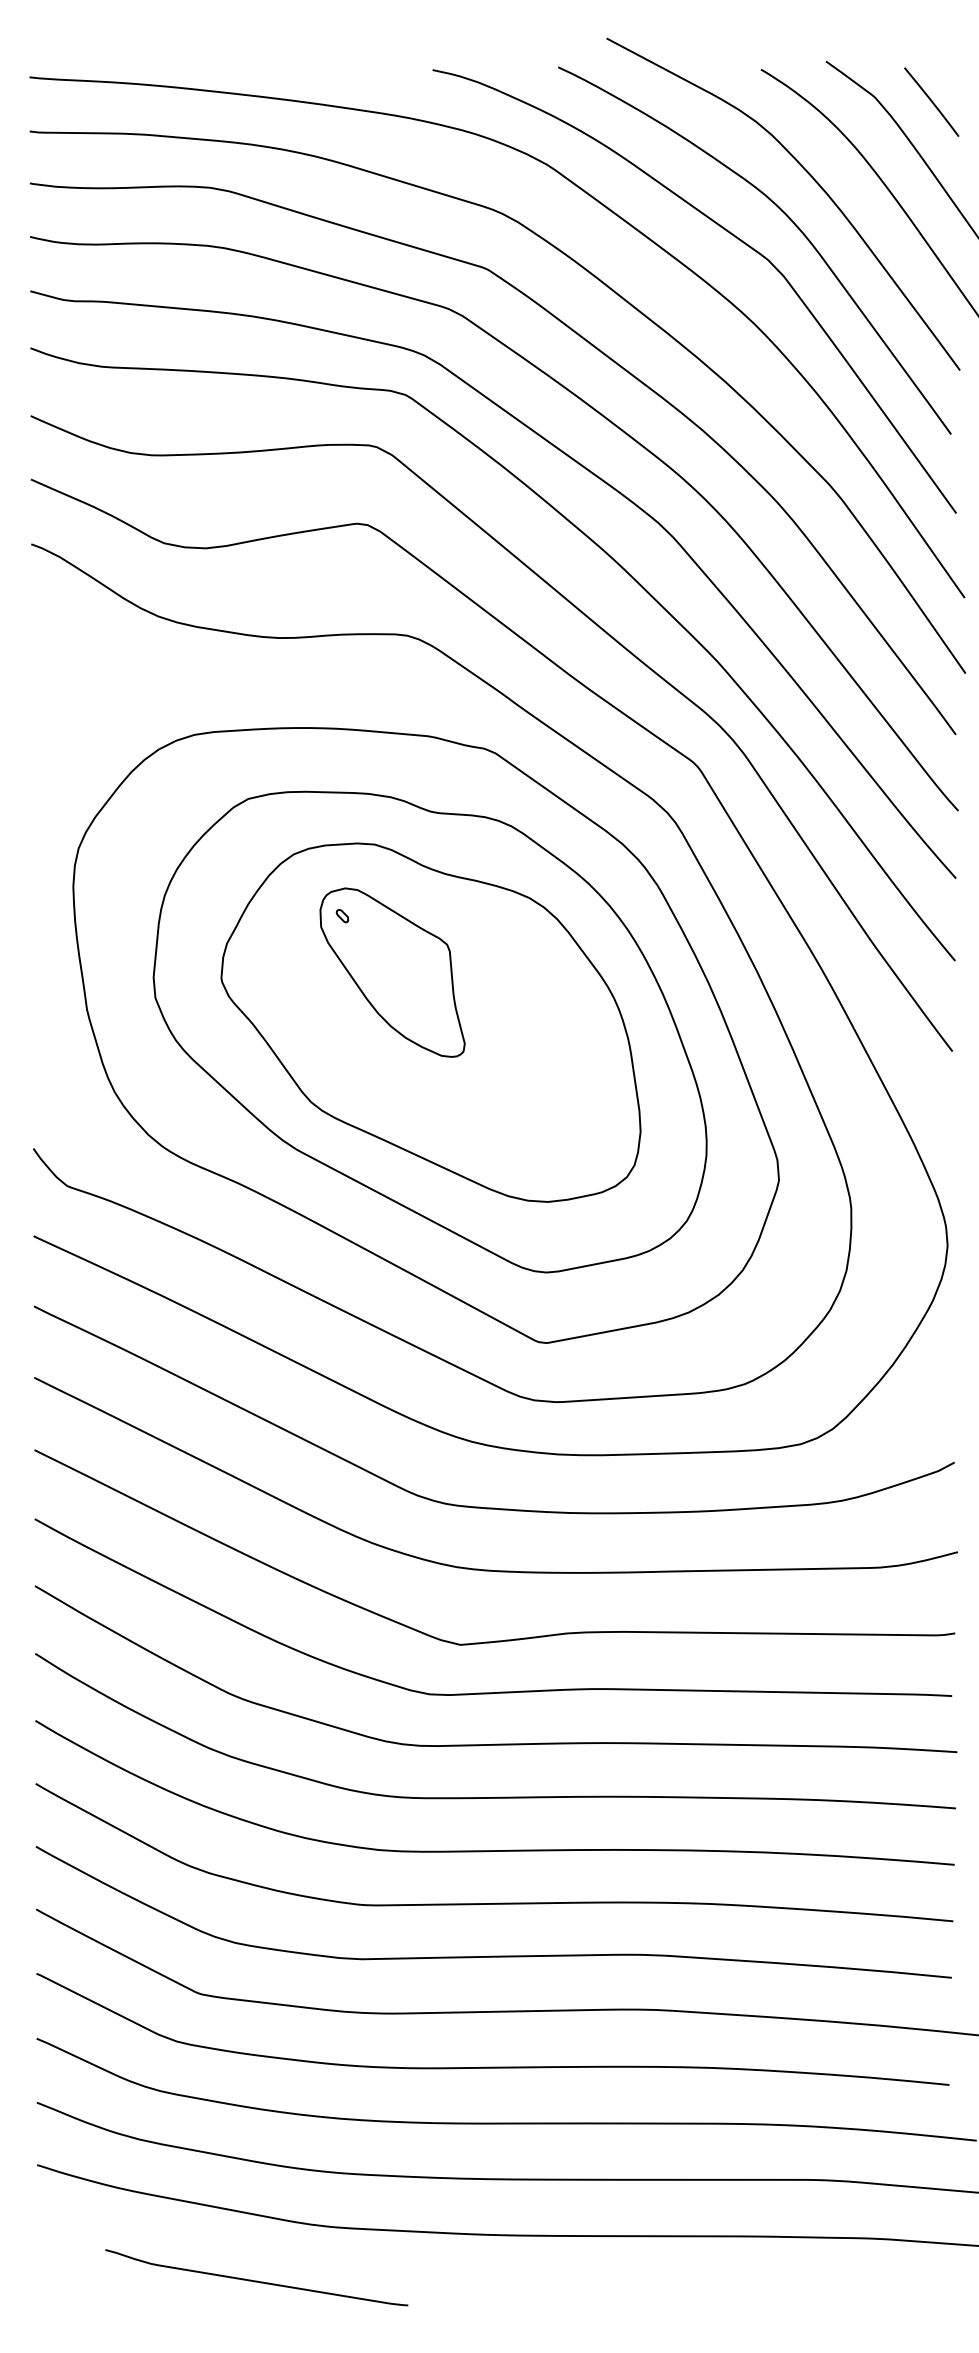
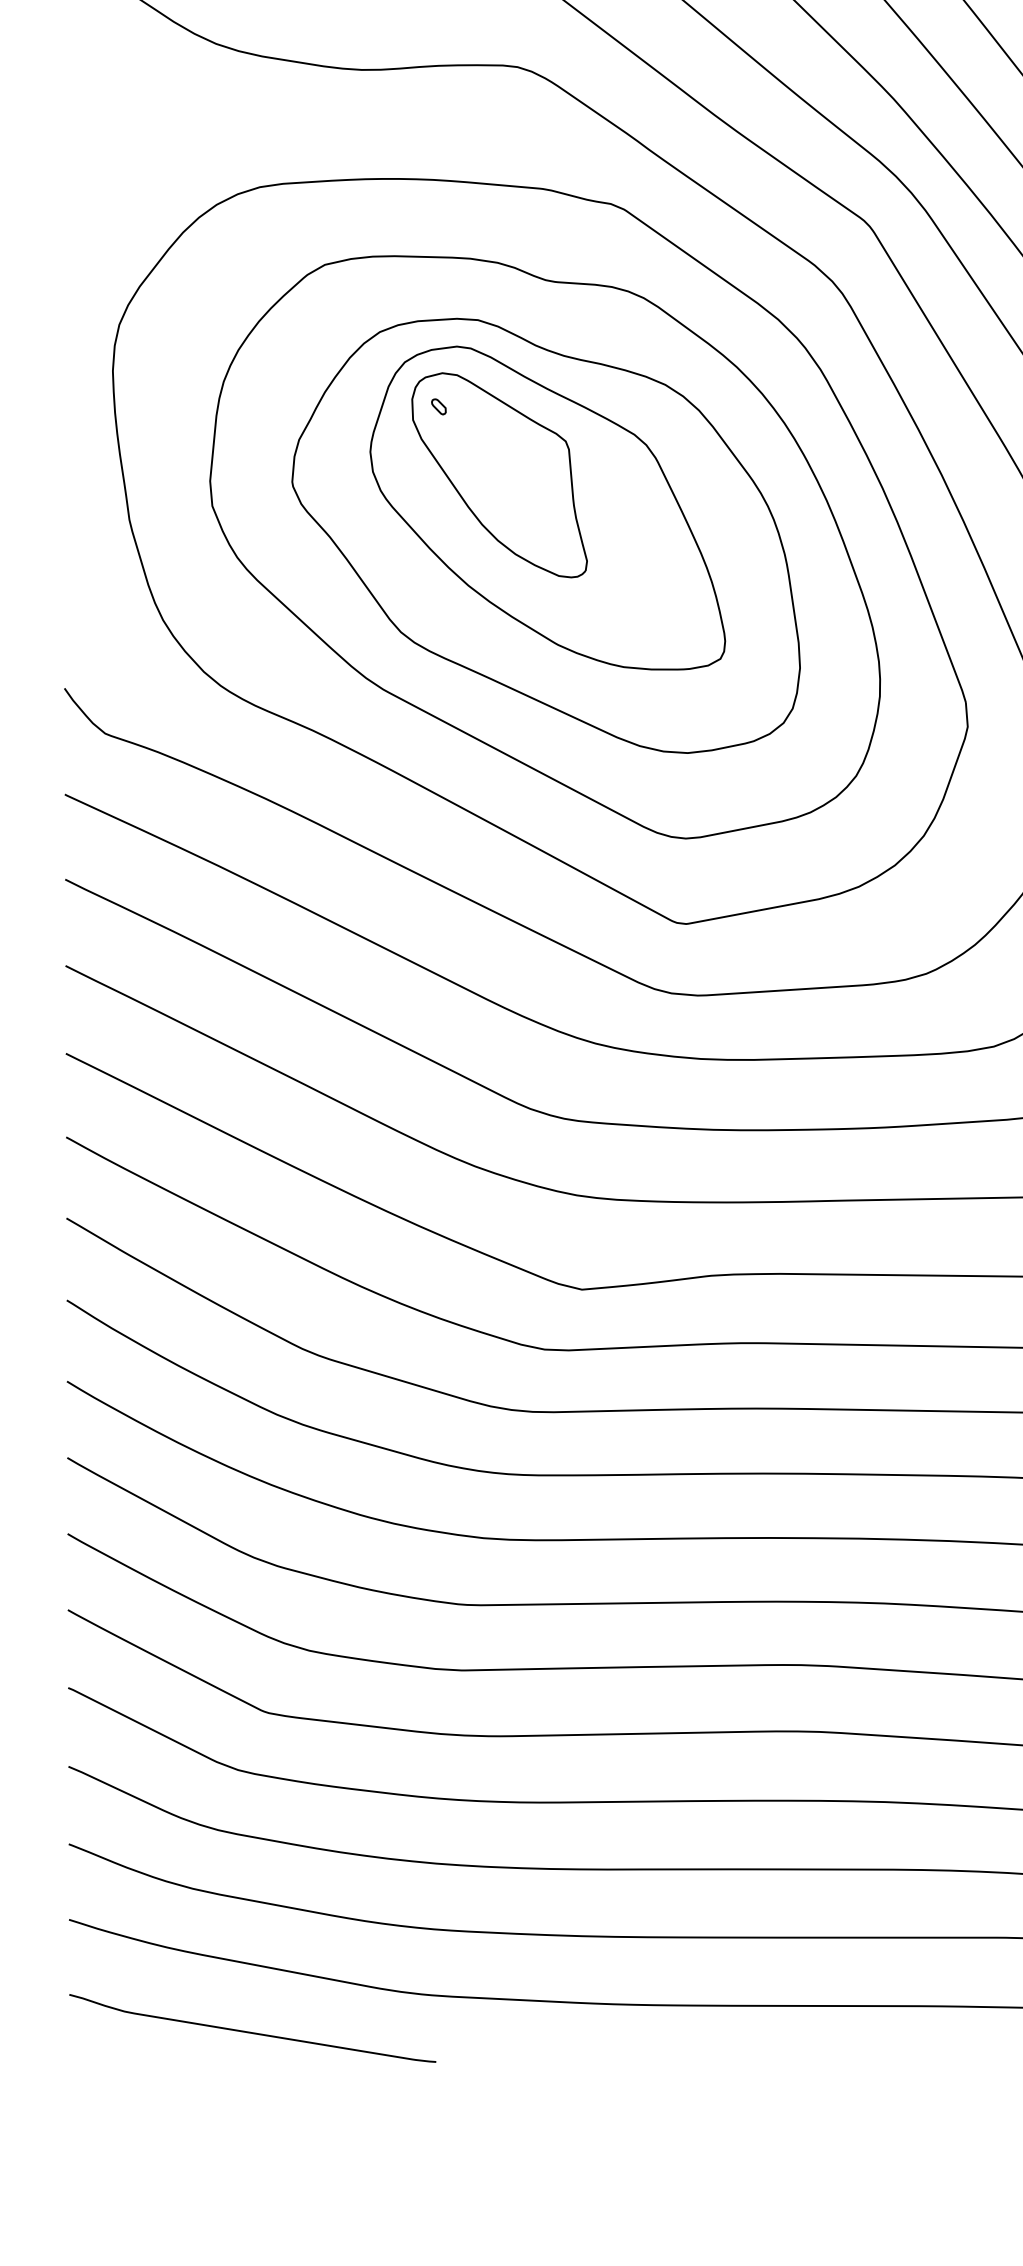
part: (432, 999) -> (547, 507), added
curve: (256, 2280) -> (252, 2031), moved

